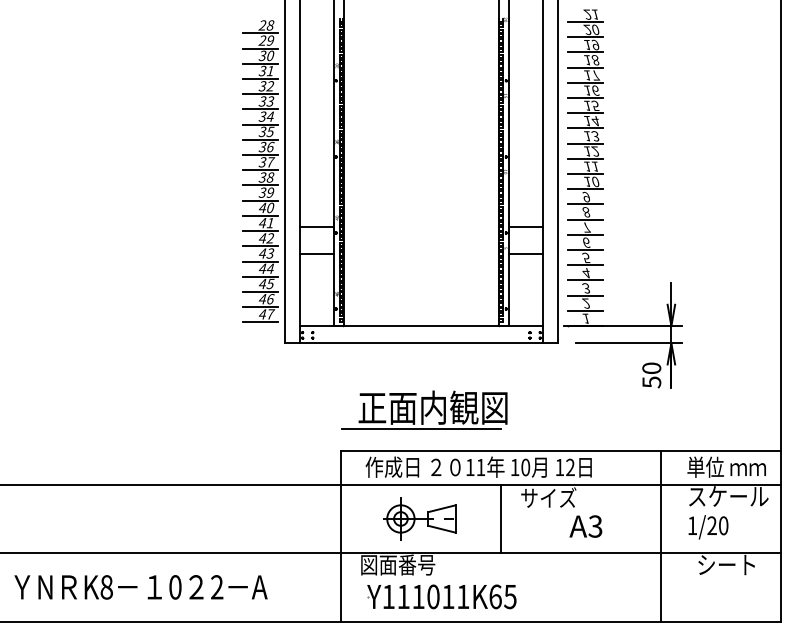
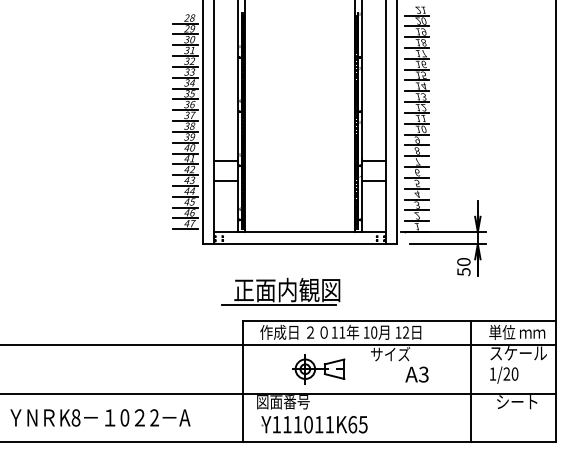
part: (423, 409) -> (280, 291), moved
line: (500, 517) -> (356, 368), removed
part: (419, 519) -> (318, 369), moved

